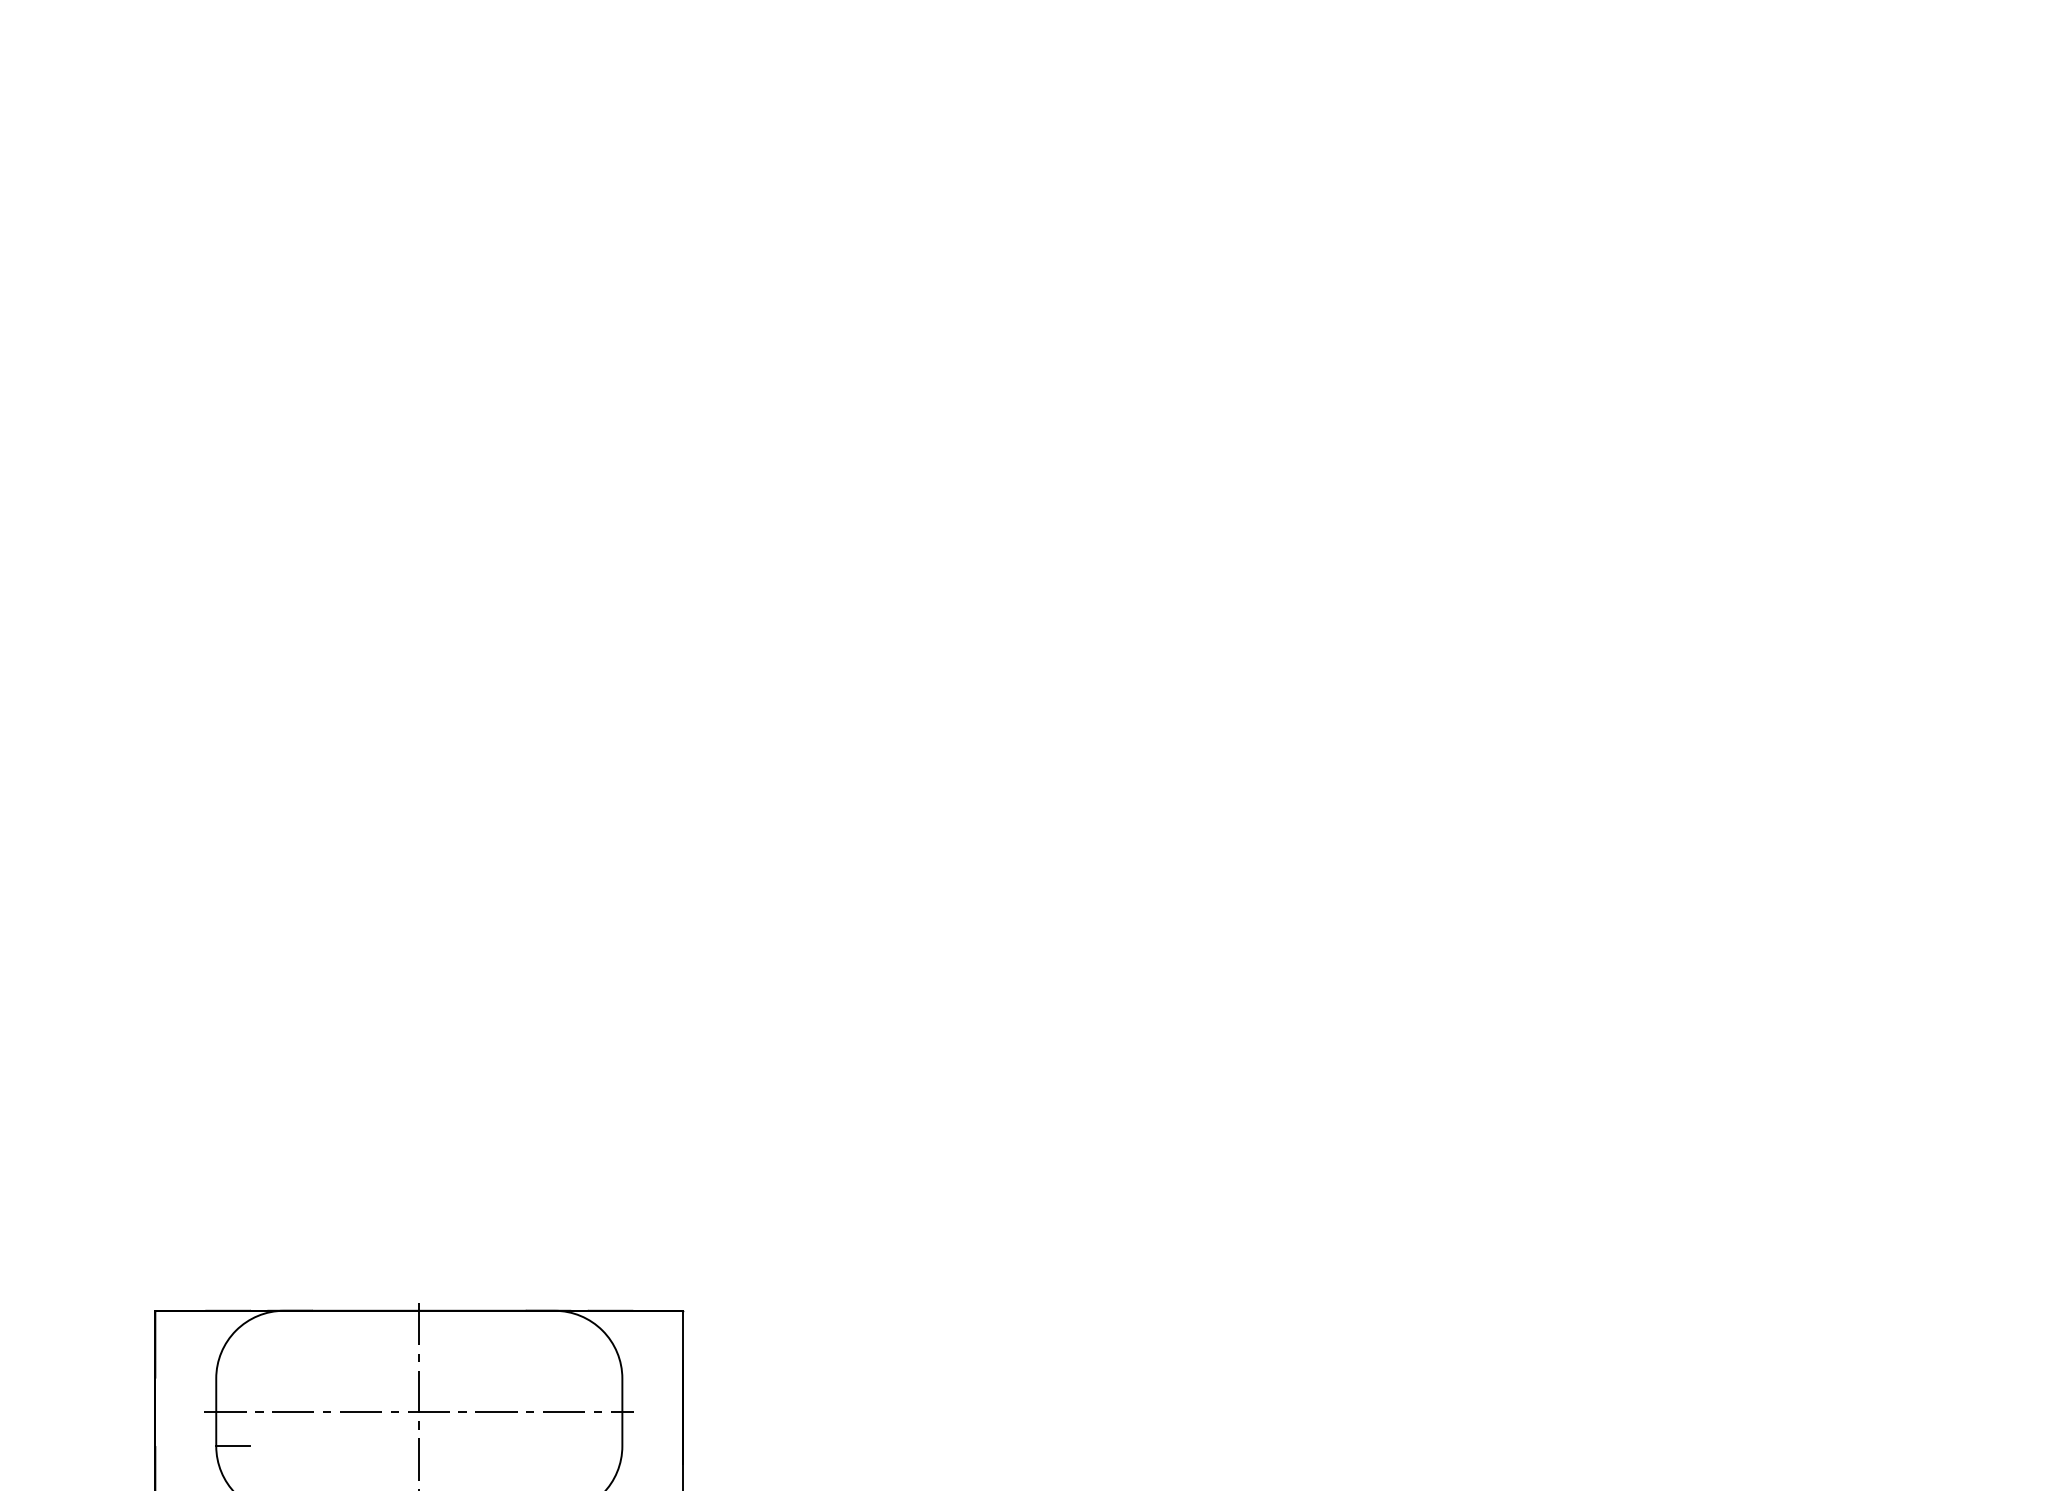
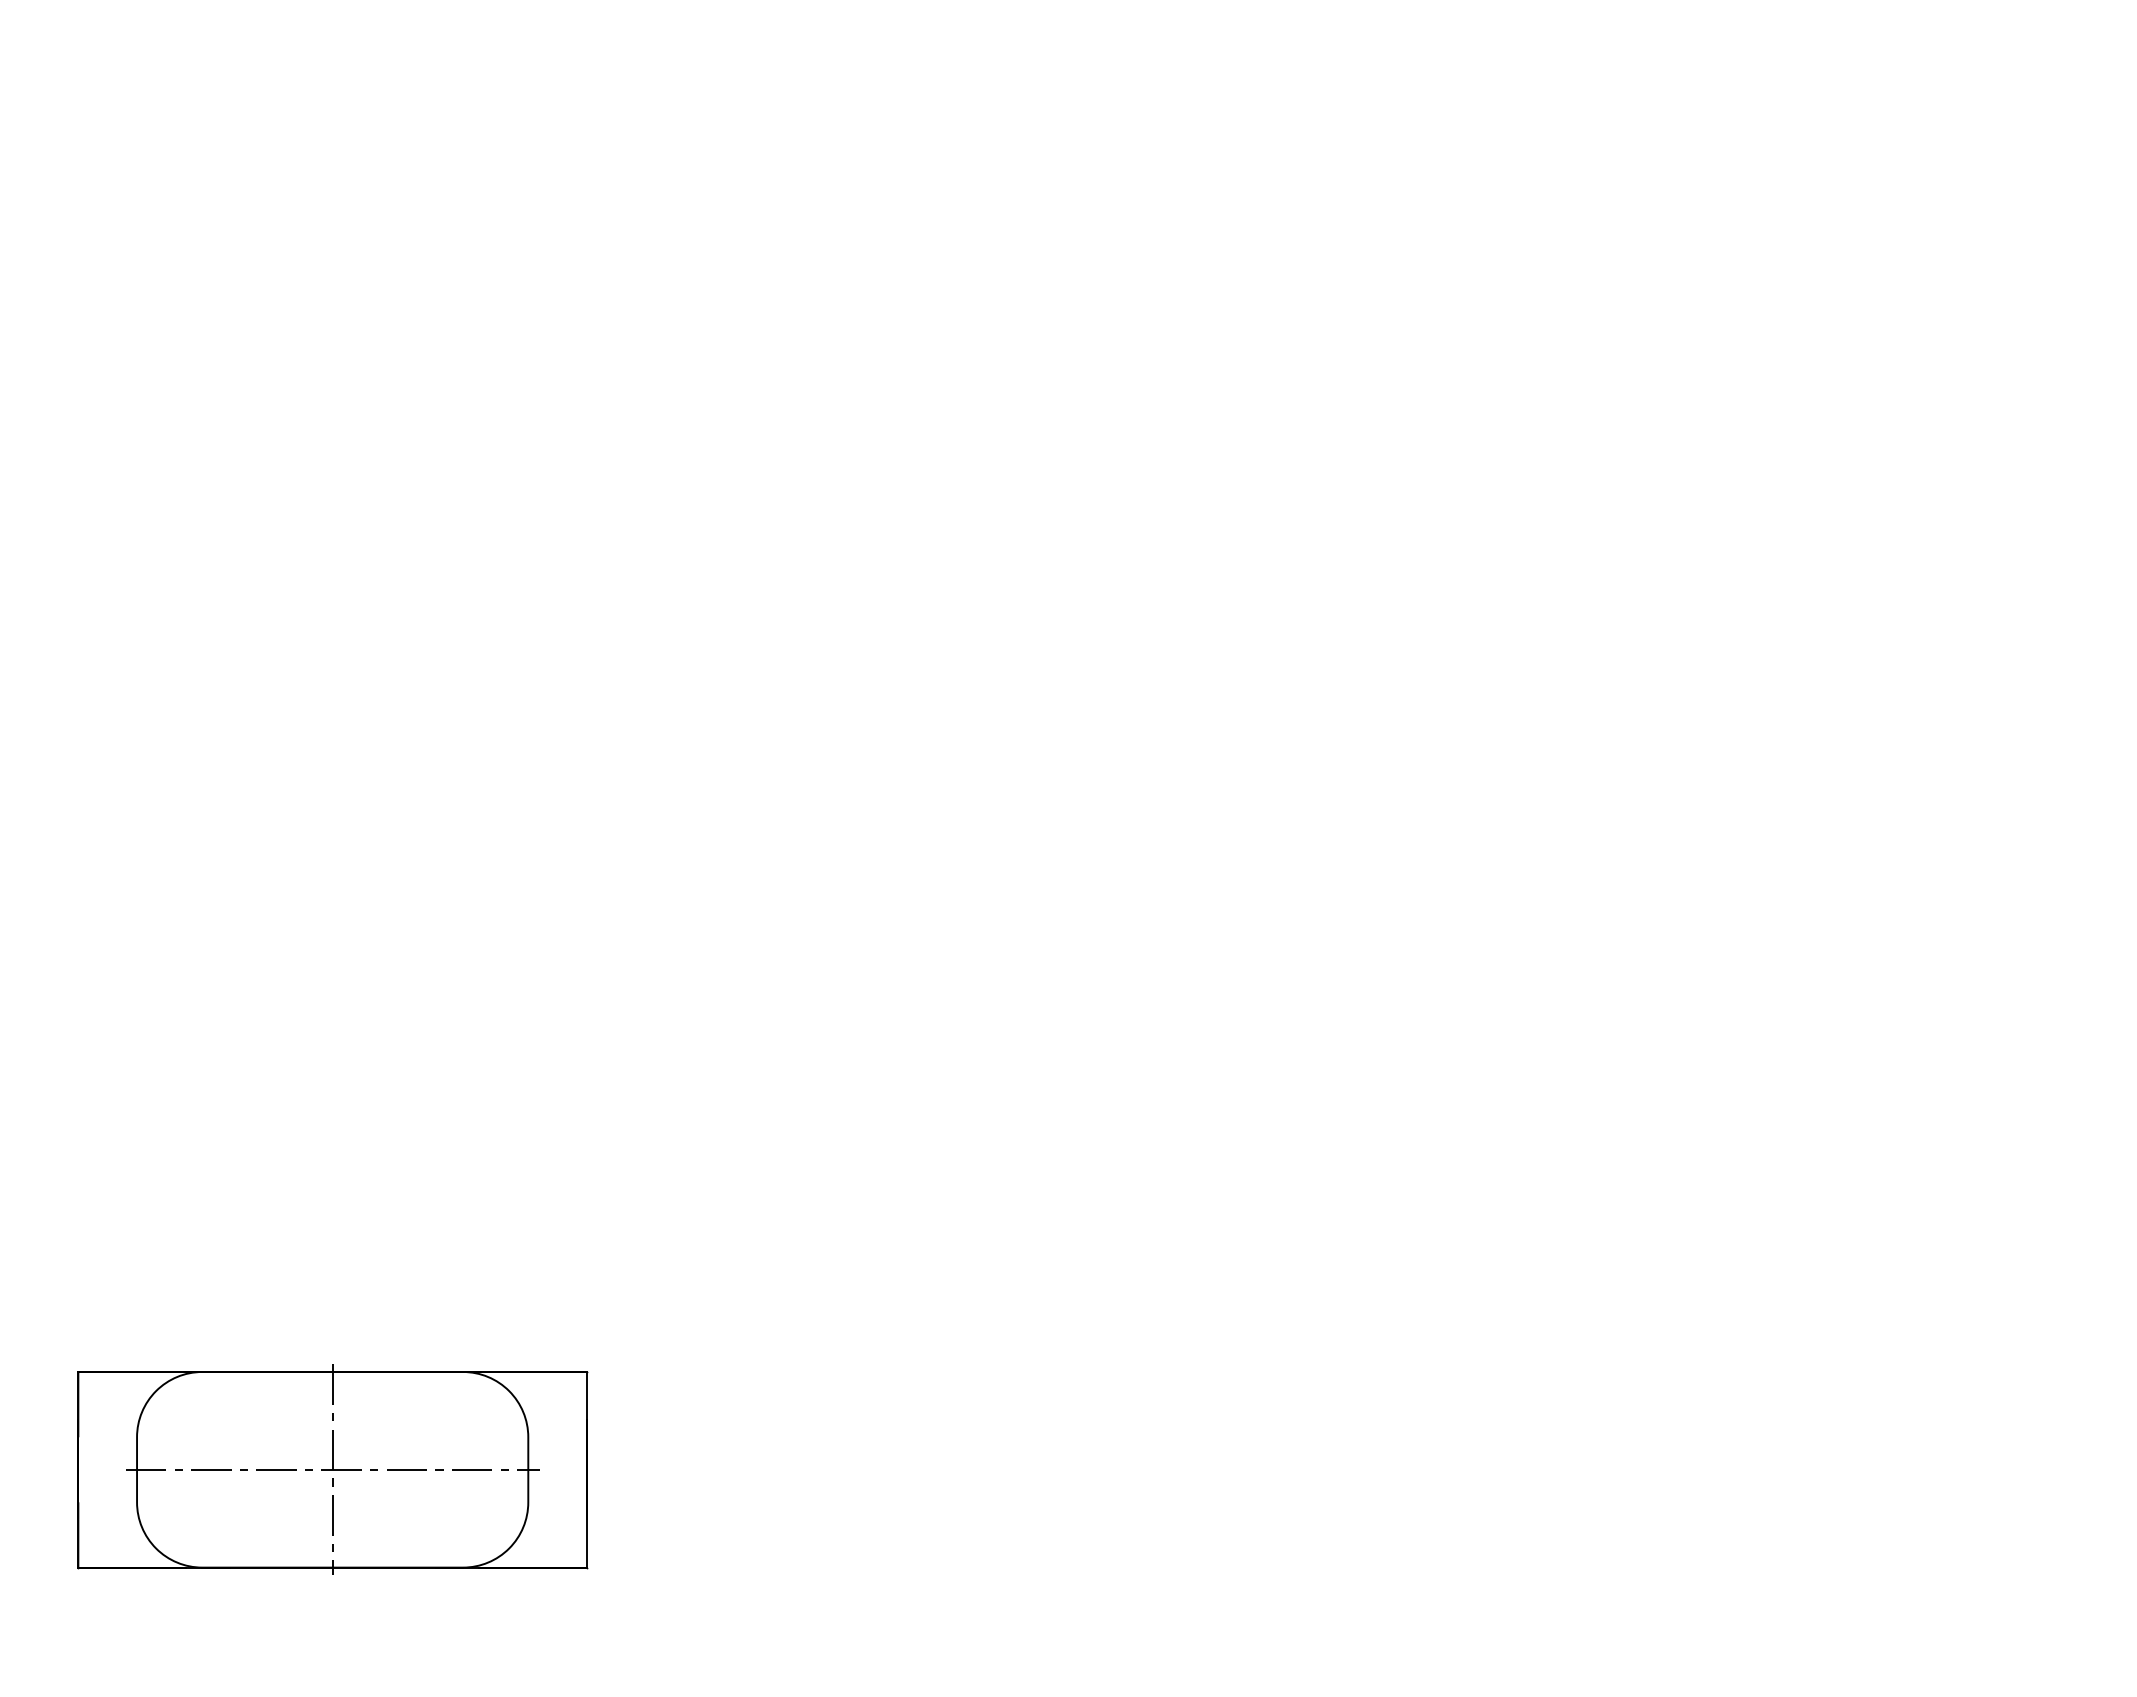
line: (233, 1446) -> (153, 1502), removed

